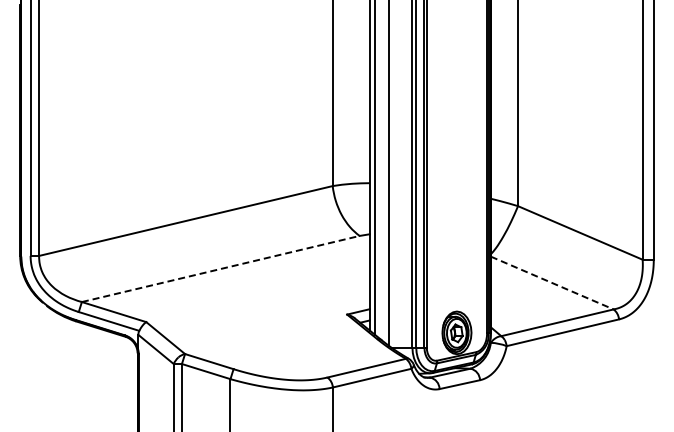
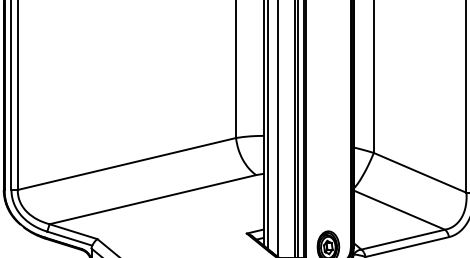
line: (220, 268) -> (152, 199), dashed -> solid
line: (552, 283) -> (399, 210), dashed -> solid

